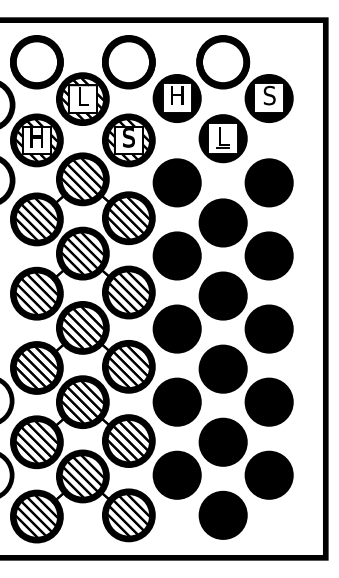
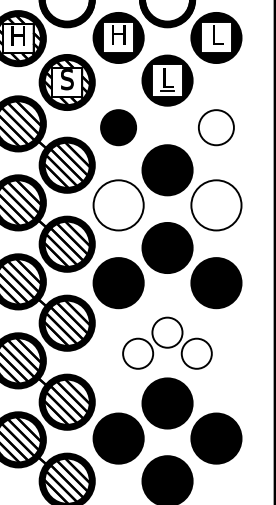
text: (269, 95) -> (216, 34), S -> L
text: (82, 96) -> (17, 35), L -> H
part: (176, 182) -> (117, 127), size x0.7
part: (268, 182) -> (215, 127), size x0.7
fill: (176, 255) -> (117, 204), removed
fill: (268, 255) -> (215, 204), removed
part: (222, 385) -> (166, 343), size x0.6

